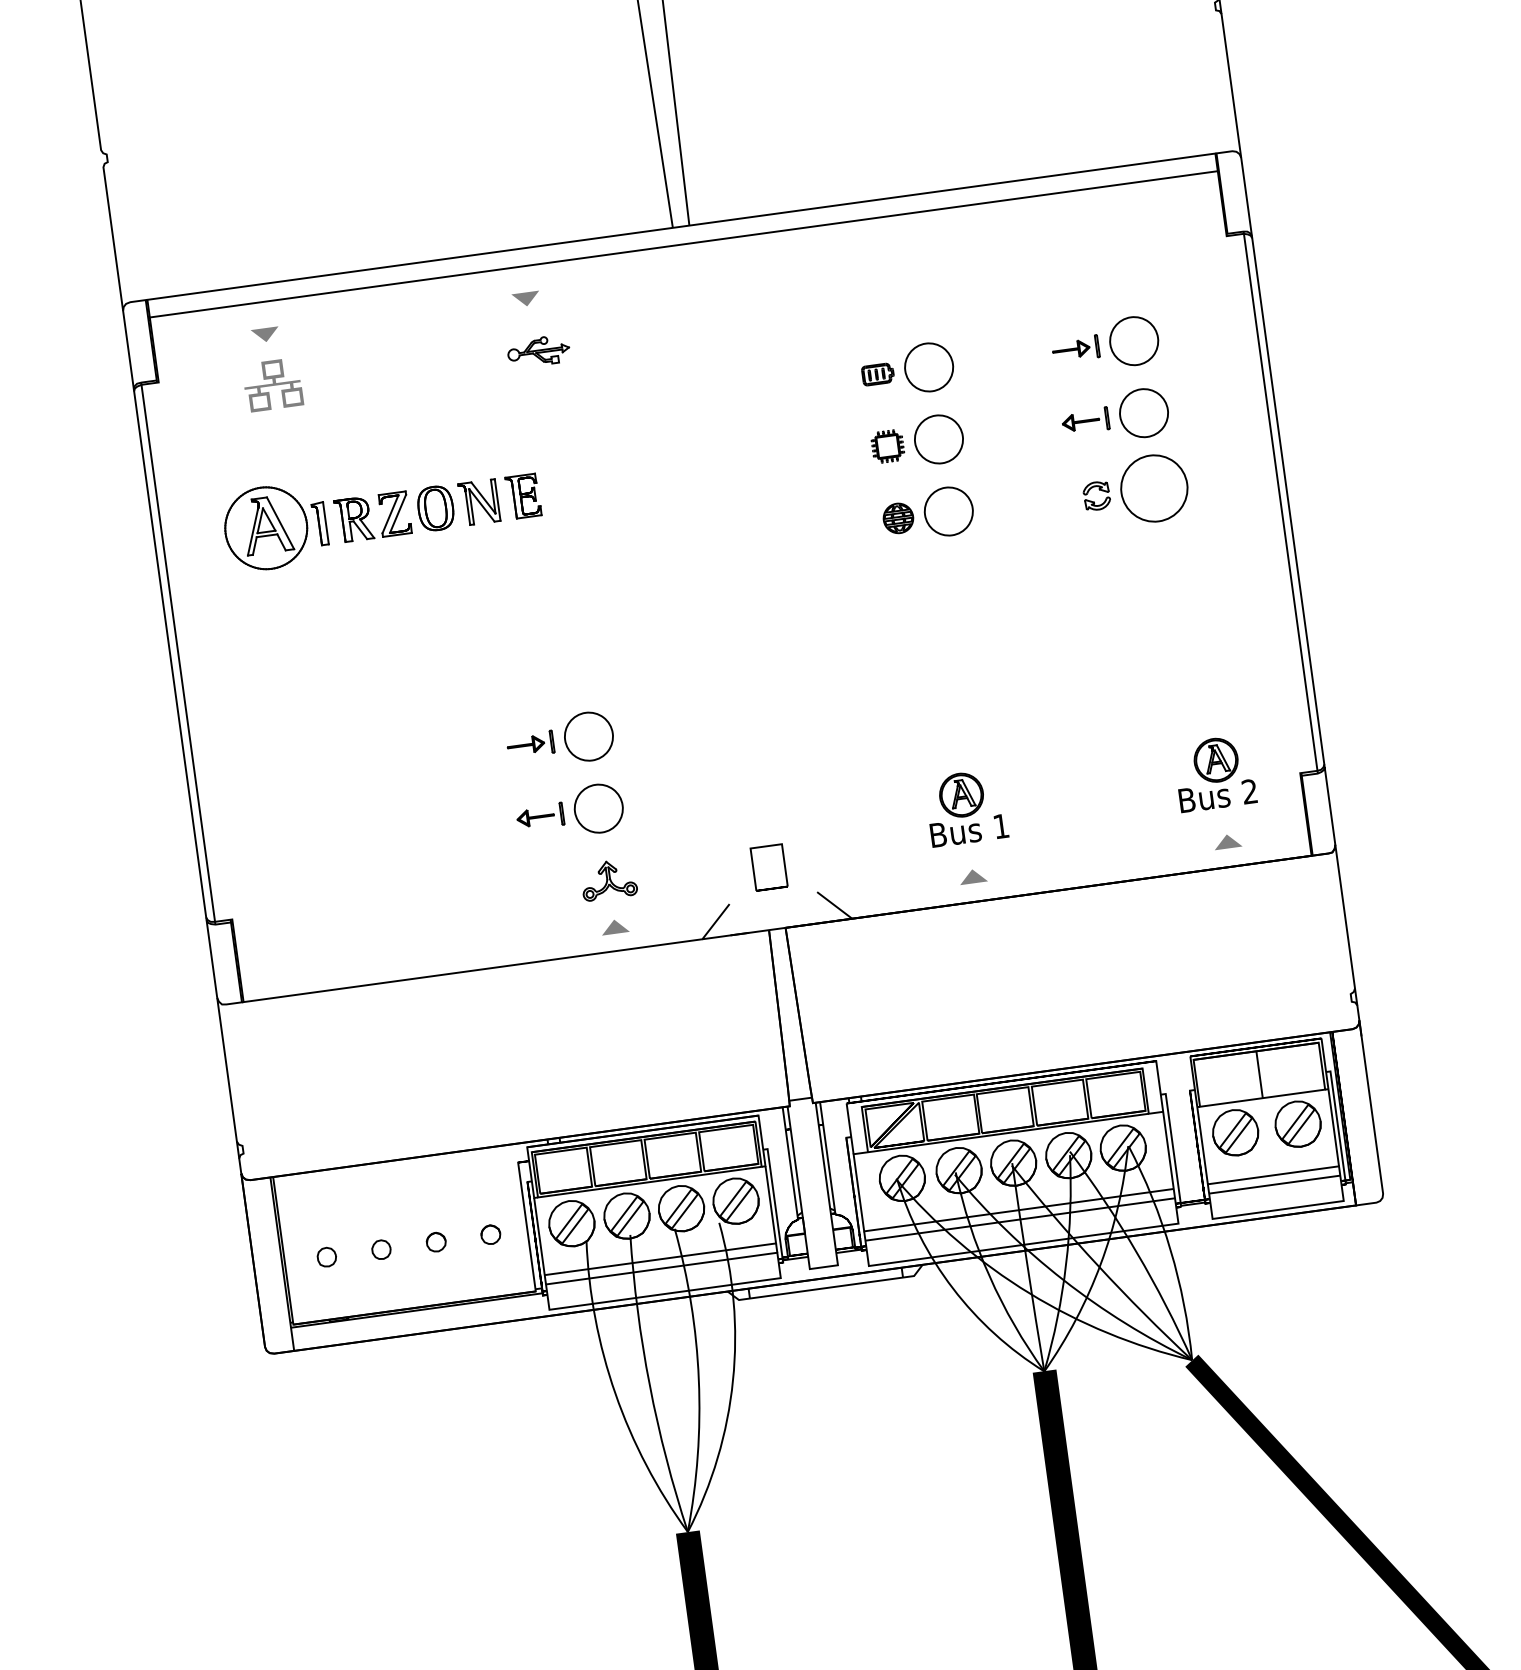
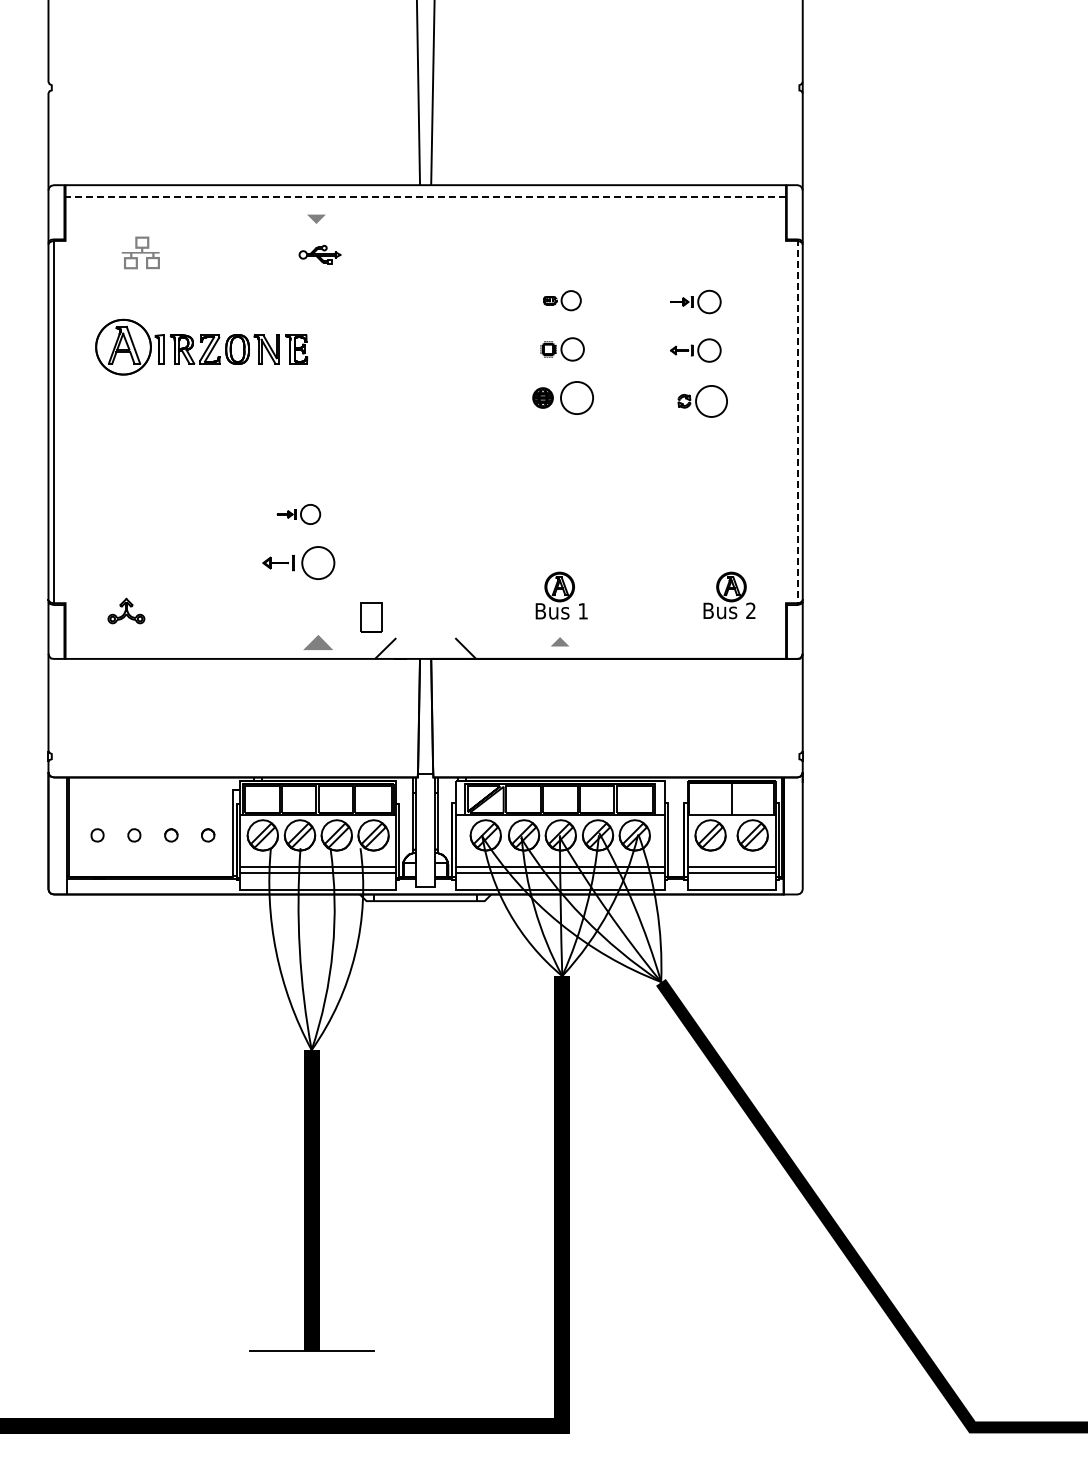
line: (684, 244) -> (426, 197), solid -> dashed
fill: (265, 335) -> (140, 219), removed
part: (1104, 344) -> (695, 301), size x0.7
part: (907, 369) -> (562, 300), size x0.6
part: (1114, 416) -> (695, 350), size x0.7
part: (917, 442) -> (562, 349), size x0.7
part: (1135, 491) -> (702, 401), size x0.7
line: (1280, 503) -> (797, 422), solid -> dashed
part: (559, 740) -> (298, 514), size x0.6
part: (1227, 841) -> (731, 641), removed
part: (768, 867) -> (371, 617), moved
part: (608, 878) -> (126, 610), moved
part: (615, 926) -> (318, 642), size x1.6

